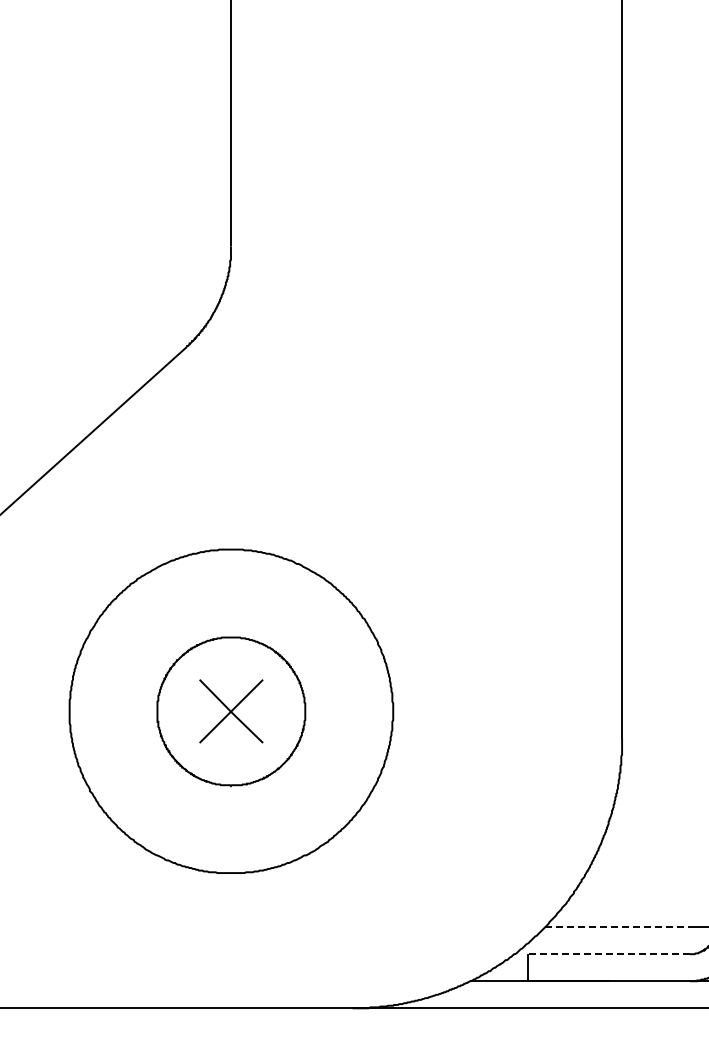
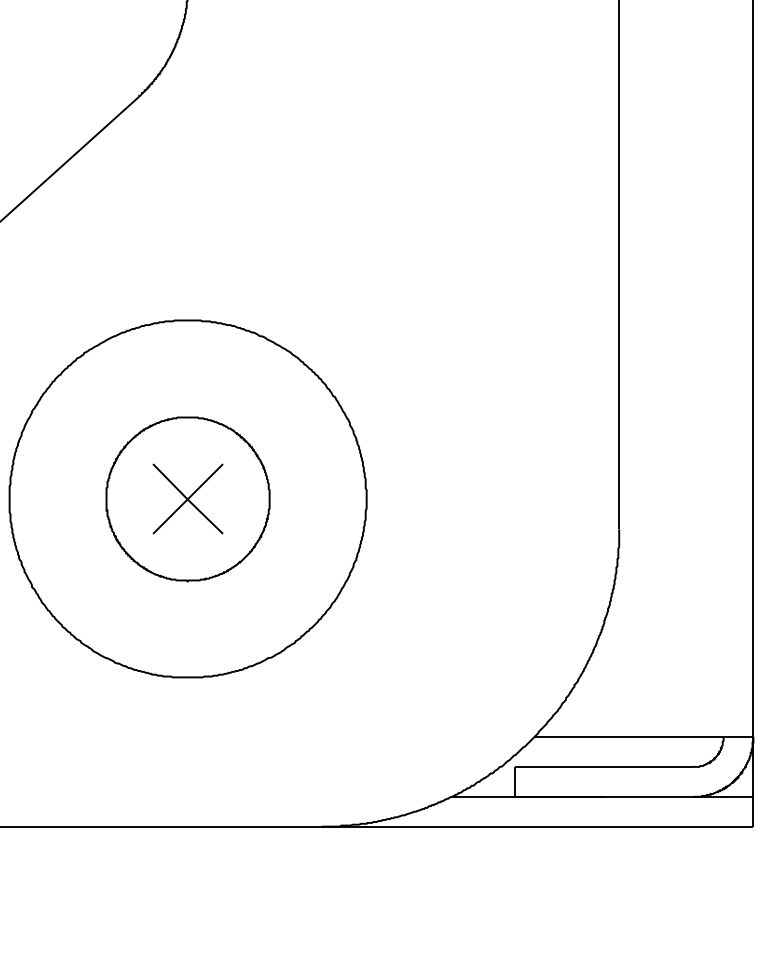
line: (617, 927) -> (614, 737), dashed -> solid
line: (608, 954) -> (604, 767), dashed -> solid

